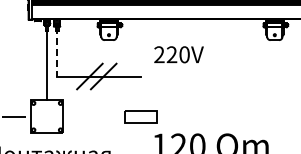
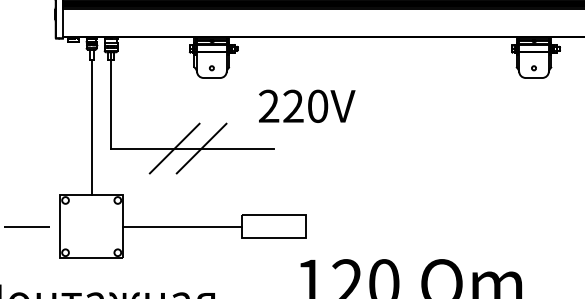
line: (57, 51) -> (111, 99), dashed -> solid
text: (178, 54) -> (306, 105), moved
line: (93, 116) -> (181, 226), added

